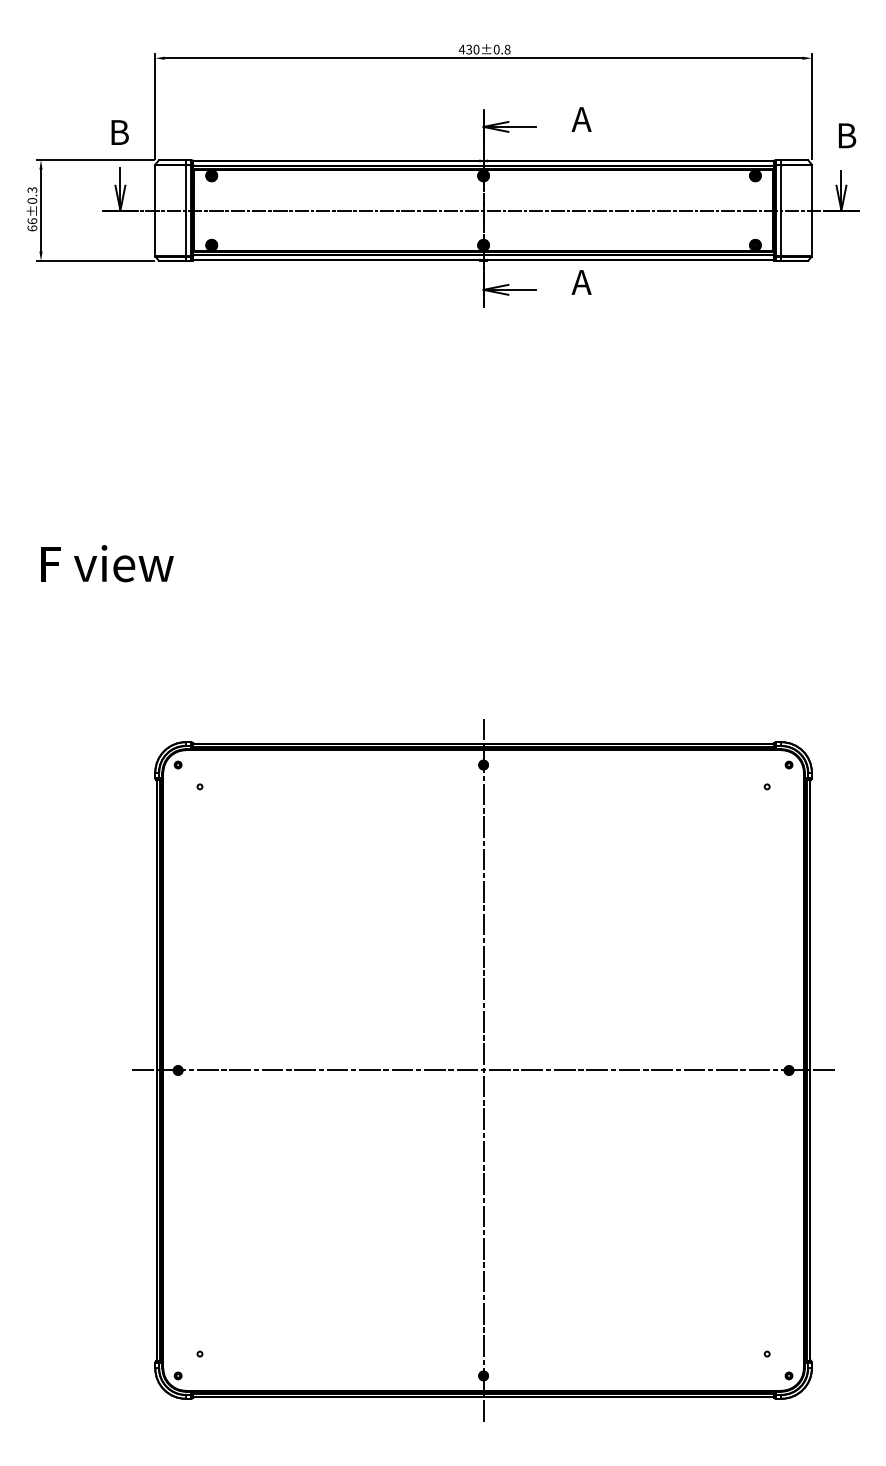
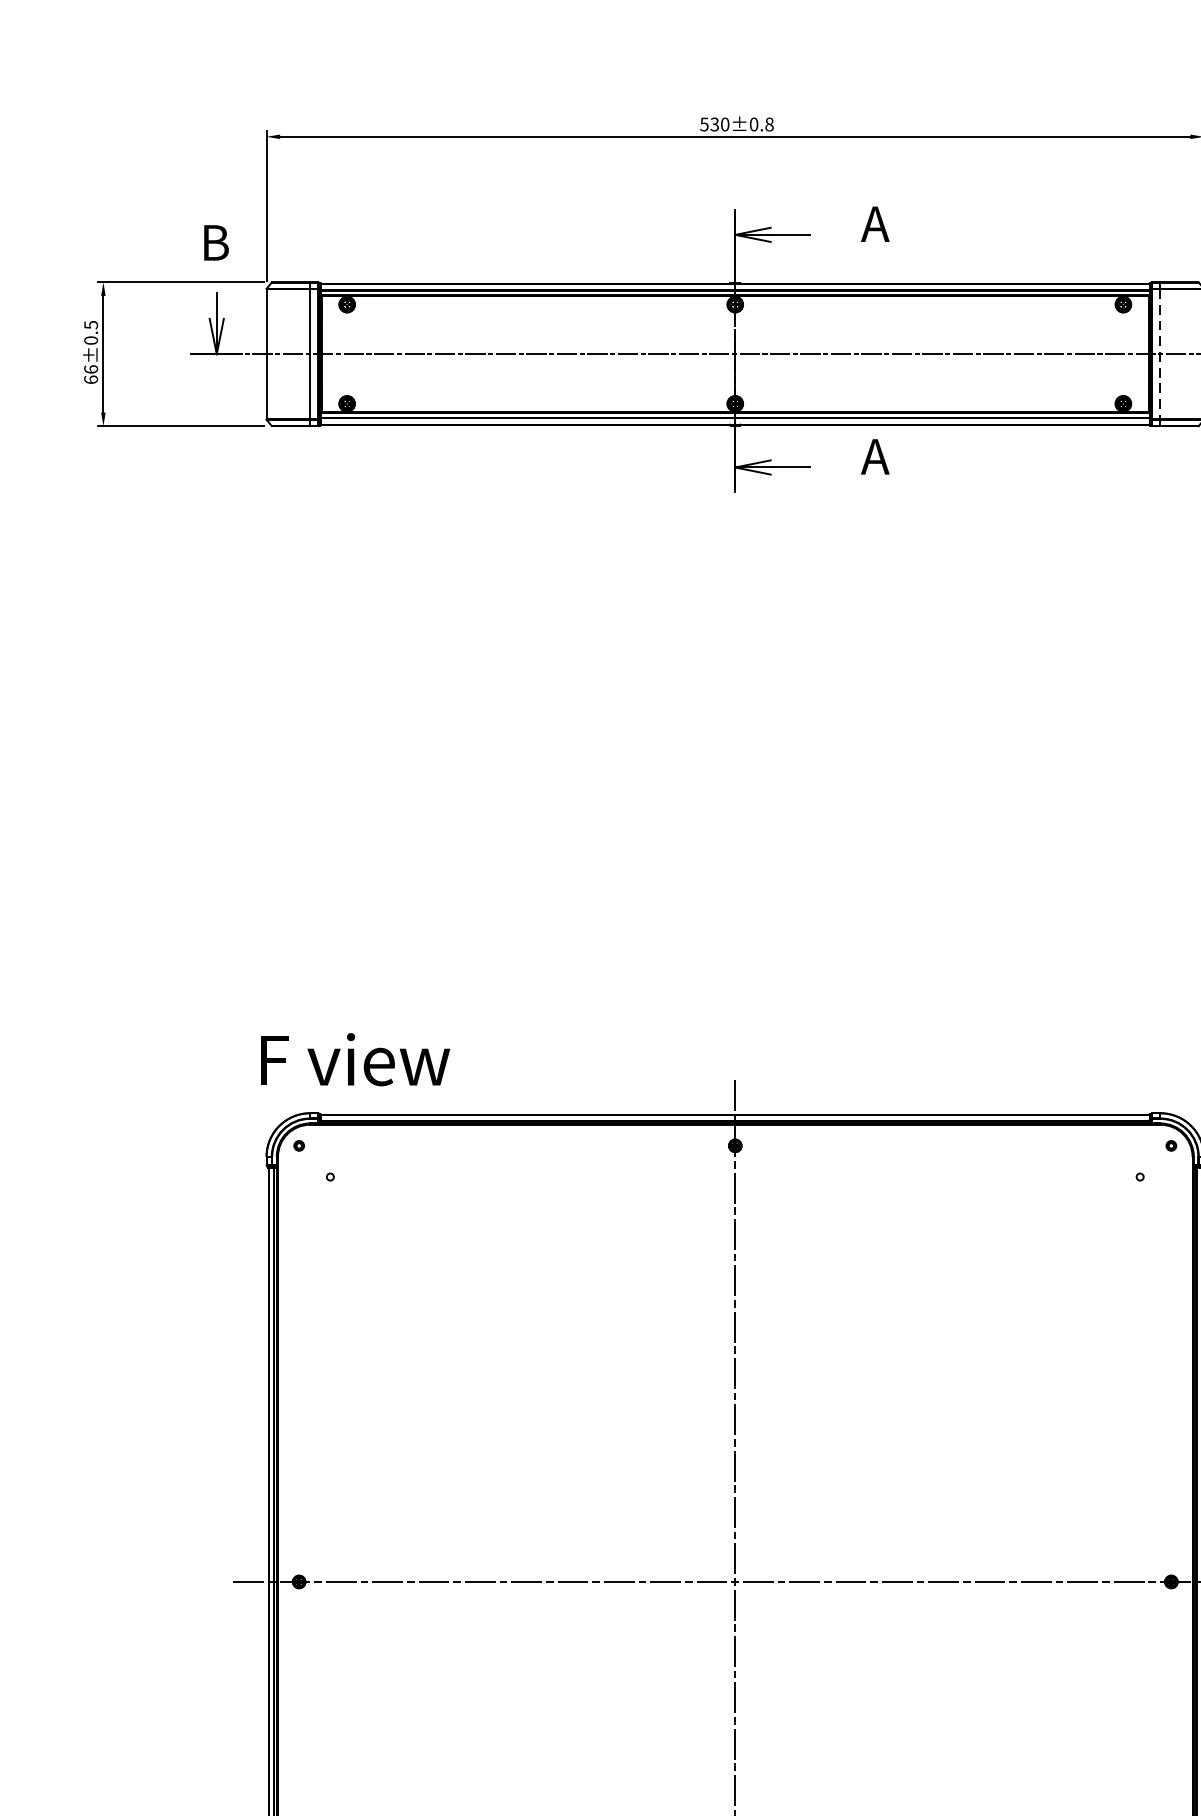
text: (461, 49) -> (703, 124), 430±0.8 -> 530±0.8
text: (31, 189) -> (89, 324), 66±0.3 -> 66±0.5
line: (781, 210) -> (1160, 354), solid -> dashed
text: (107, 563) -> (355, 1059), moved

